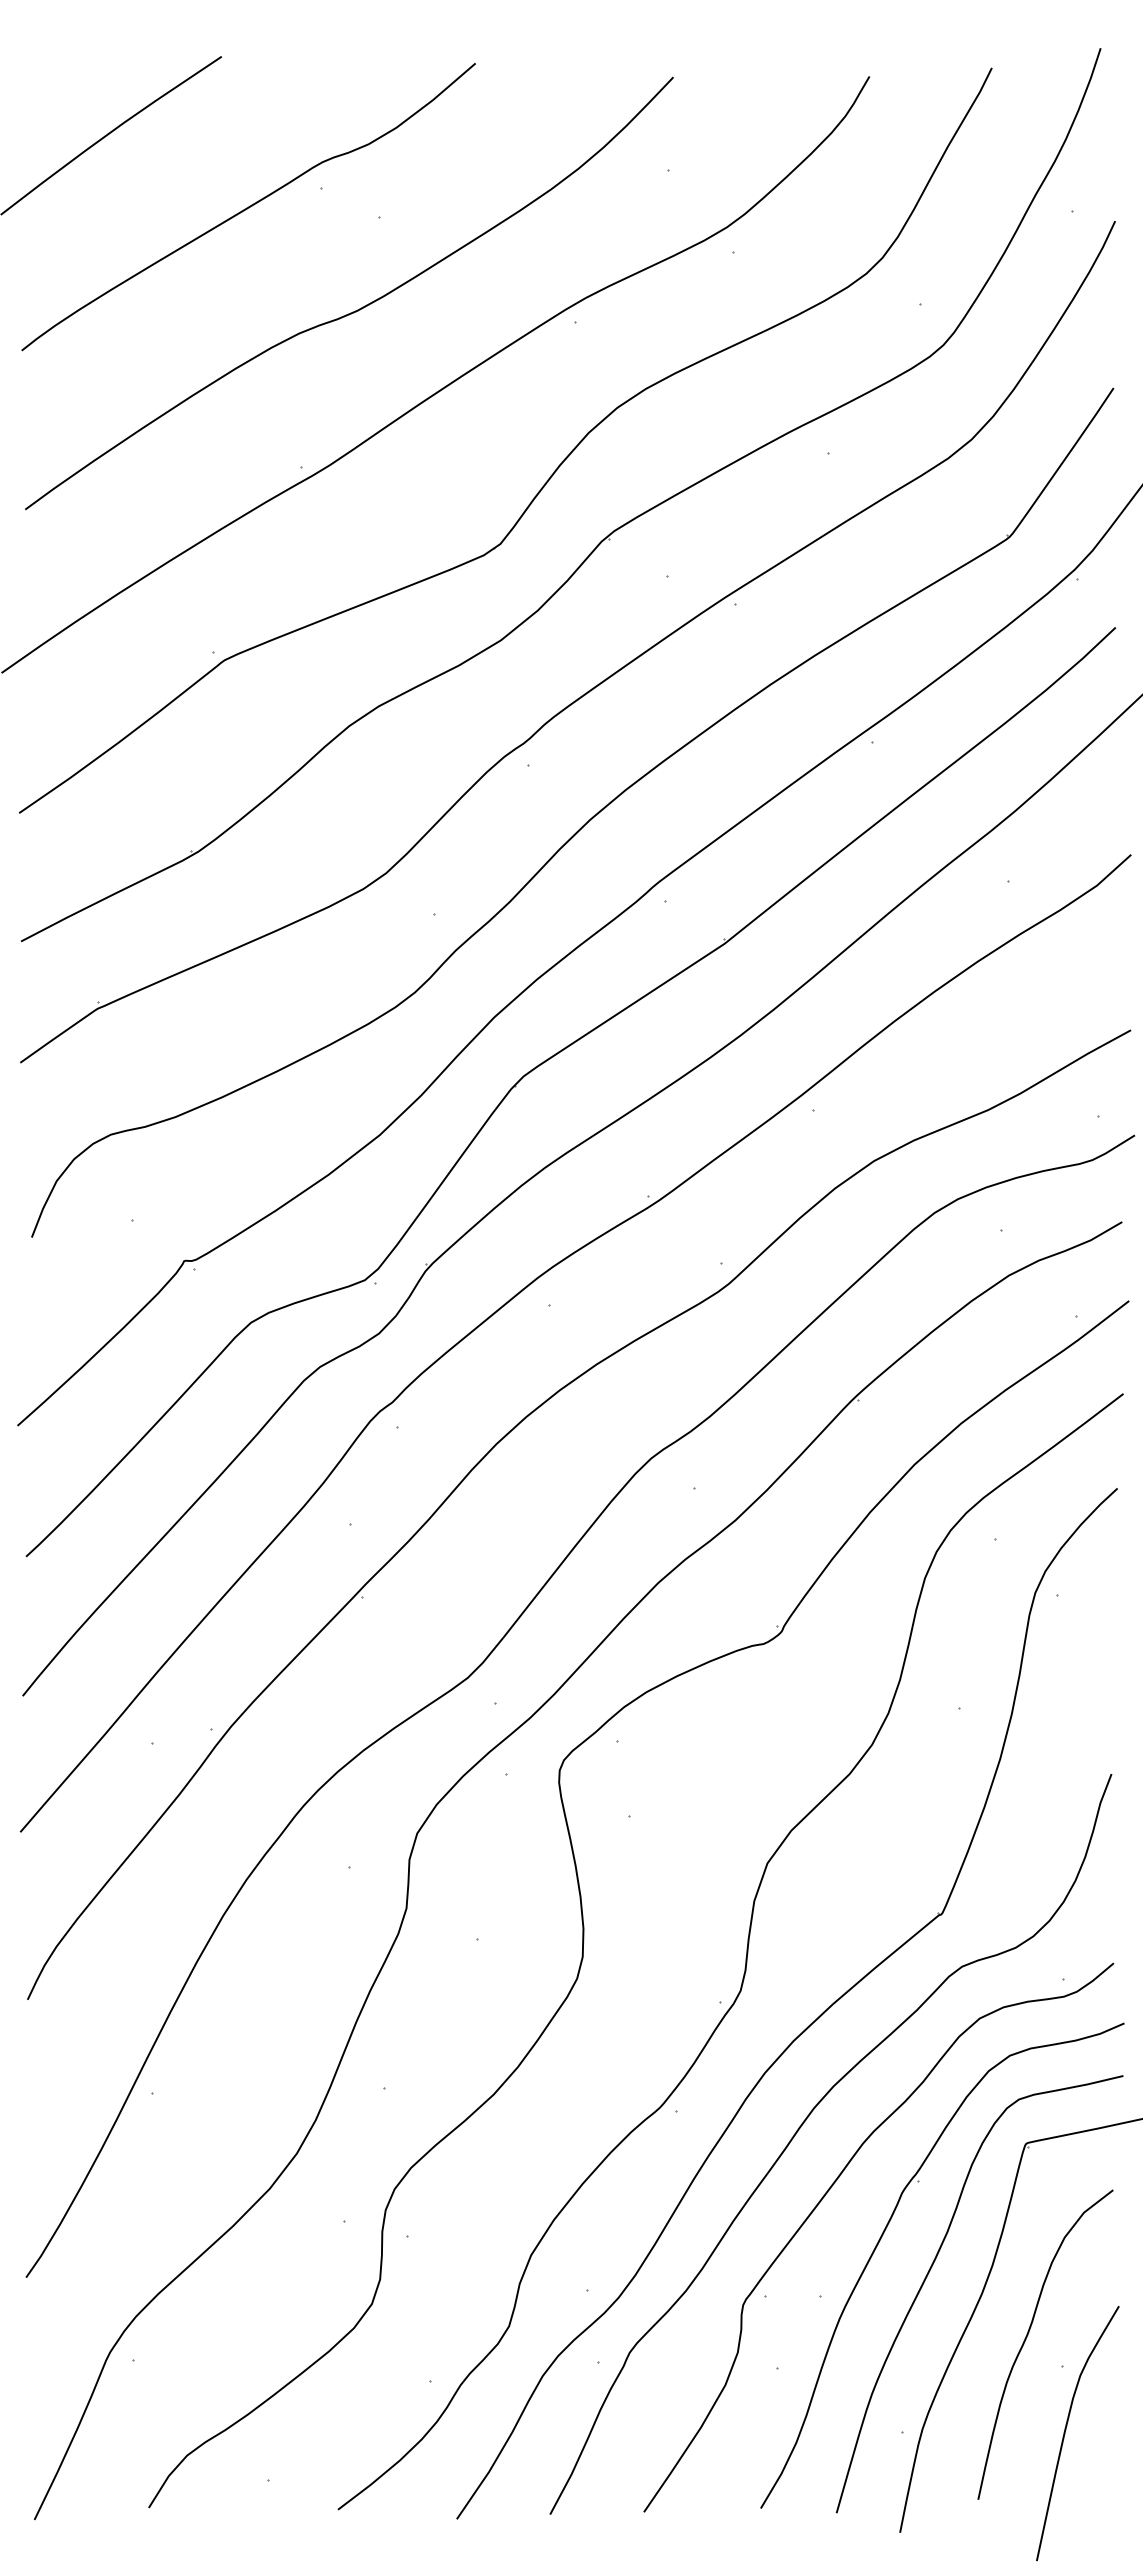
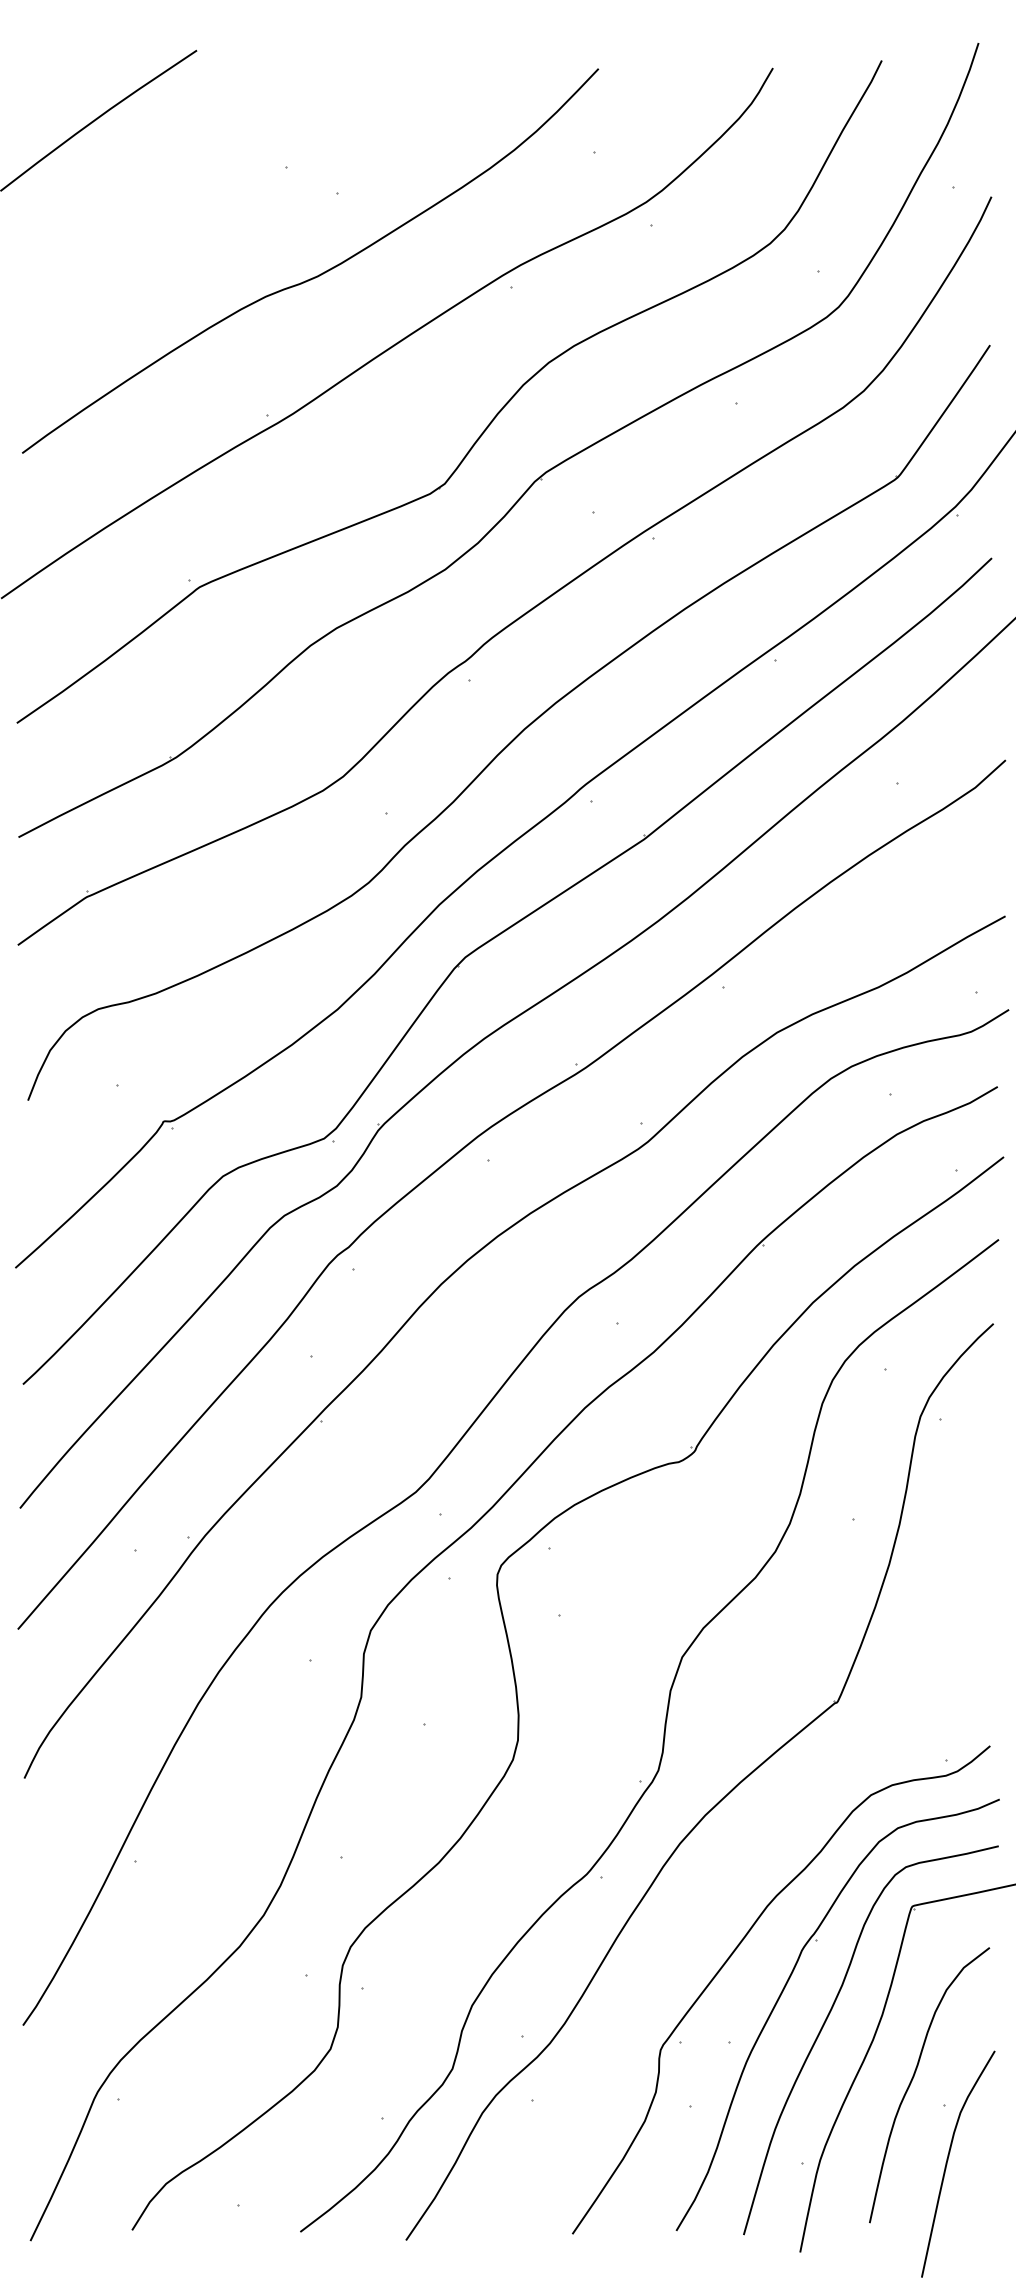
curve: (248, 207) -> (220, 184), removed
curve: (804, 2123) -> (715, 1888), removed

